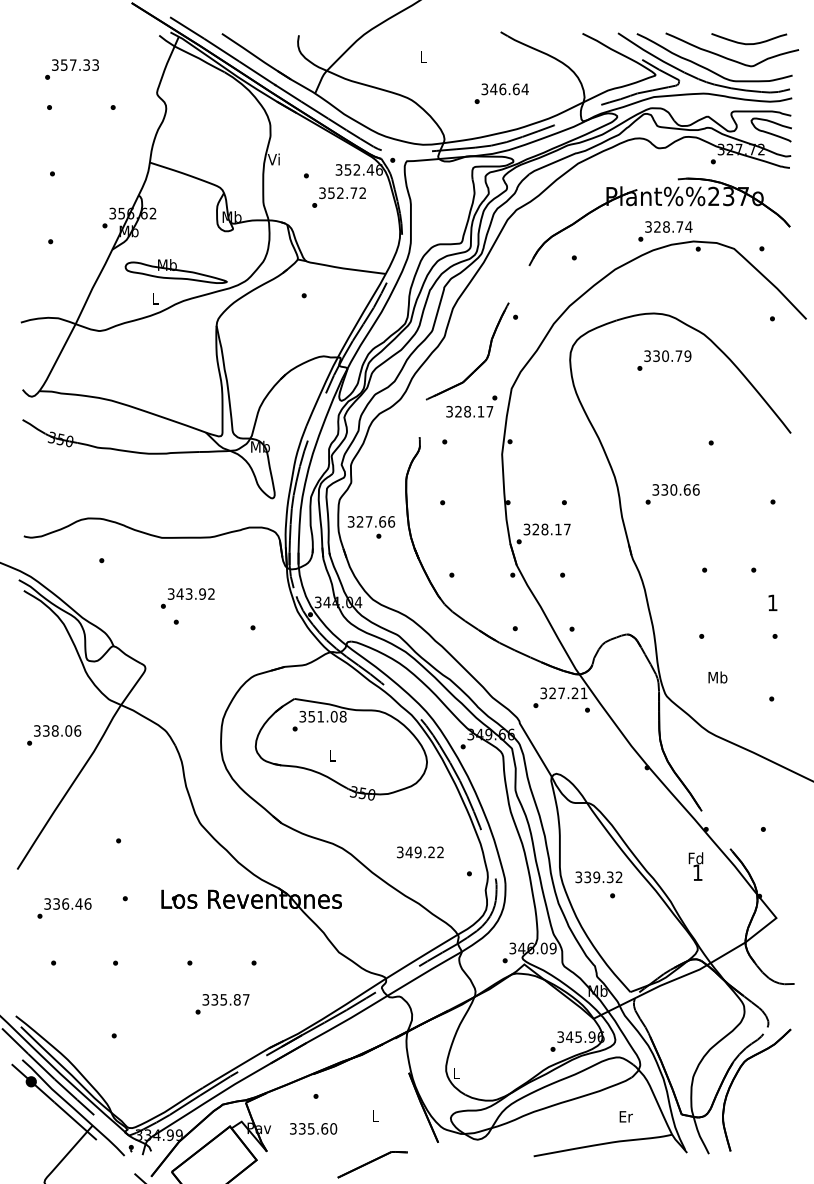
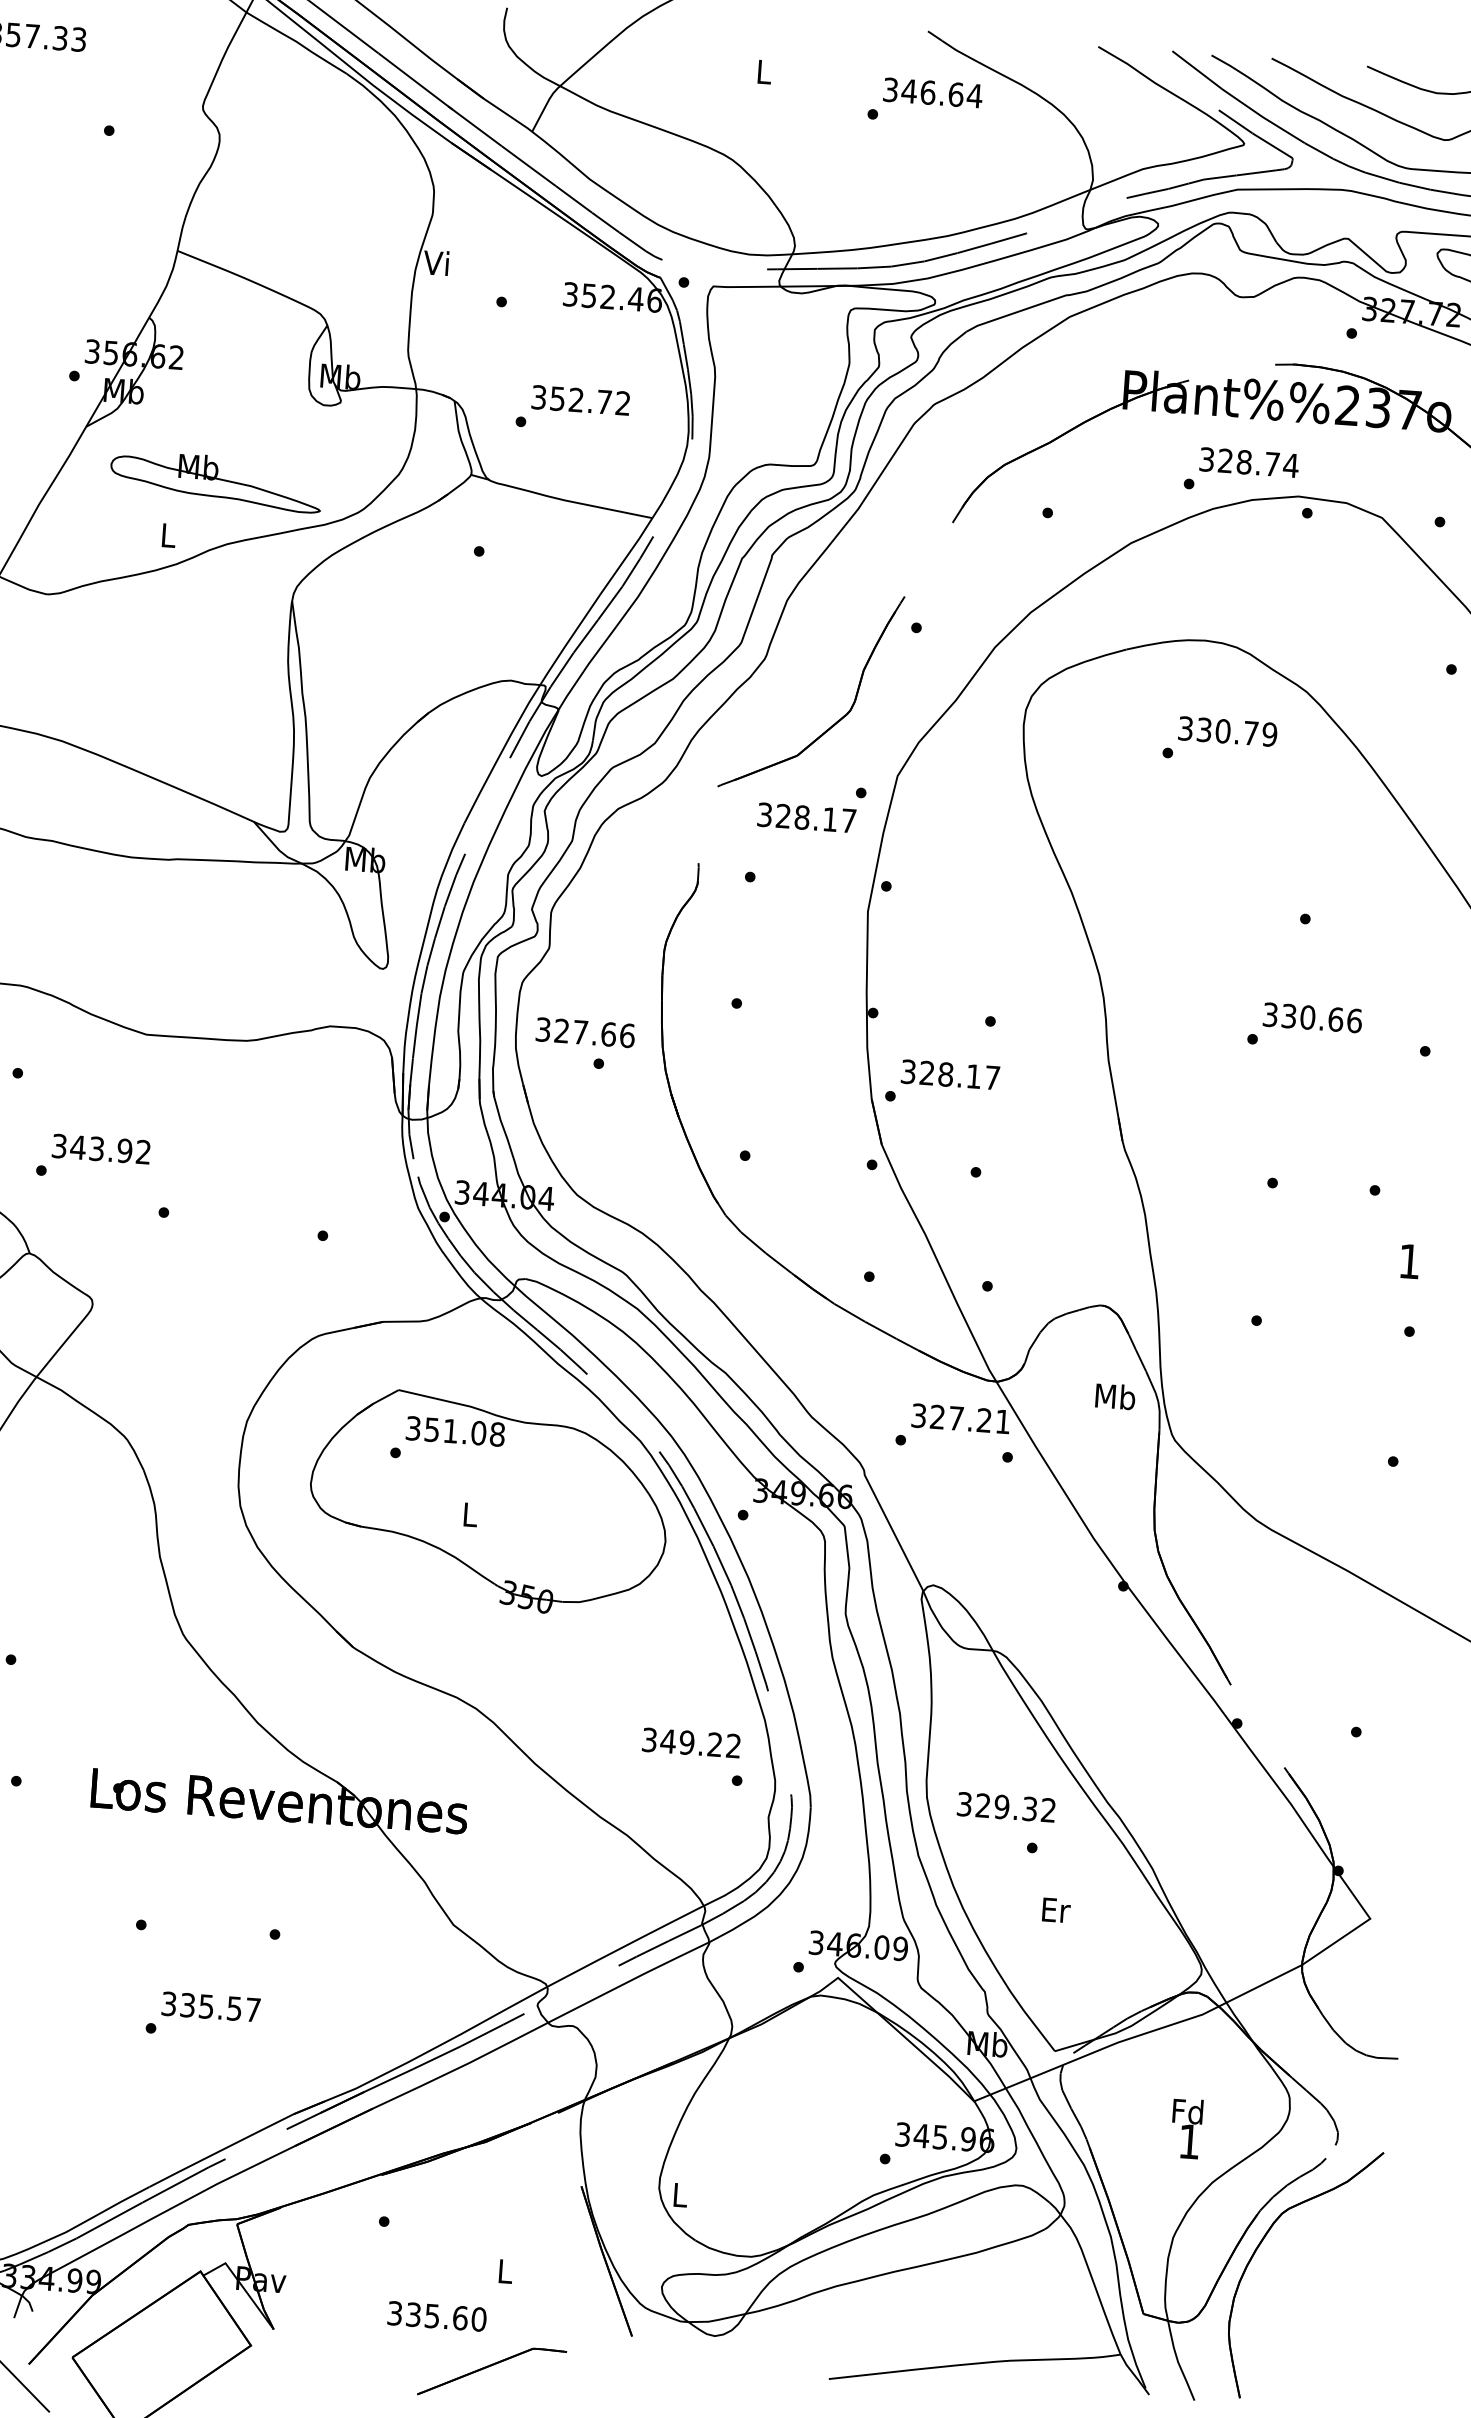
text: (501, 93) -> (924, 101), moved
text: (338, 197) -> (571, 408), moved
text: (672, 494) -> (1304, 1026), moved
text: (187, 598) -> (92, 1157), moved
text: (717, 677) -> (1114, 1396), moved
text: (420, 852) -> (691, 1743), moved
text: (695, 866) -> (1185, 2128), moved
text: (587, 877) -> (982, 1806), 339.32 -> 329.32
text: (236, 999) -> (232, 2007), 335.87 -> 335.57
text: (625, 1116) -> (1054, 1909), moved
text: (313, 1128) -> (437, 2315), moved

